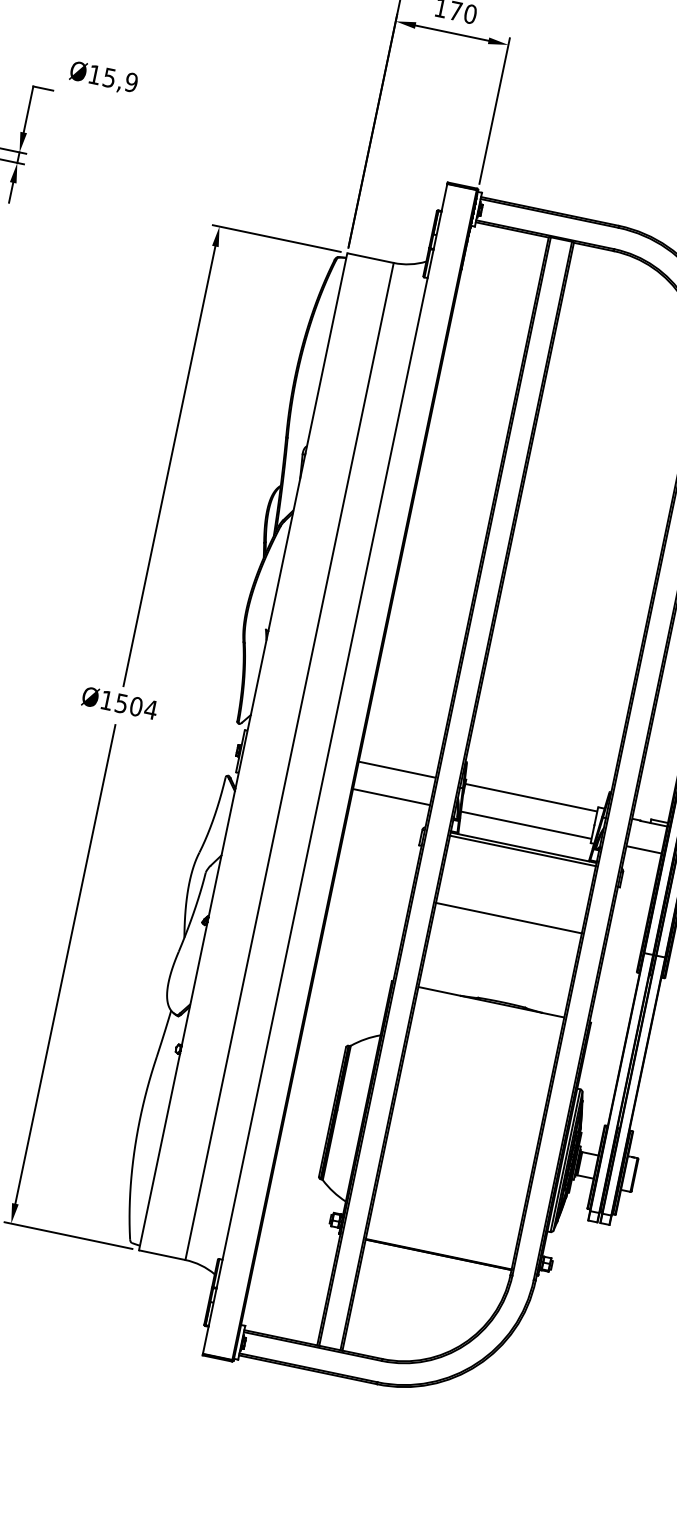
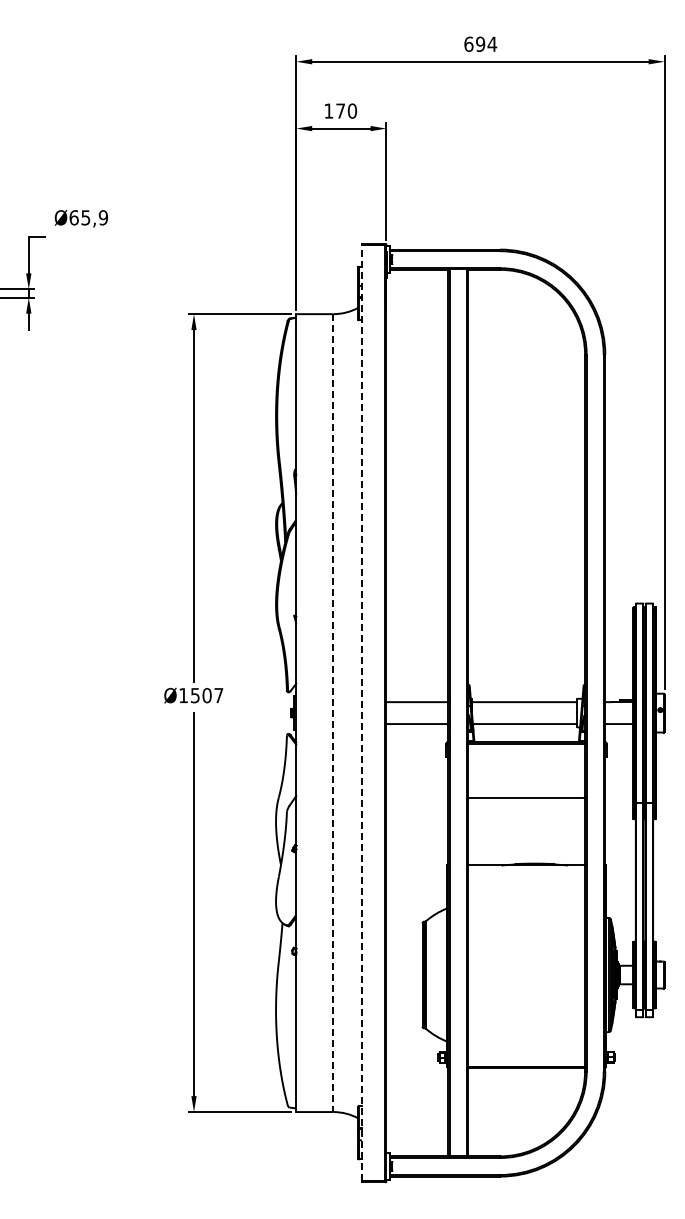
text: (94, 74) -> (73, 217), Ø15,9 -> Ø65,9
text: (150, 709) -> (218, 695), Ø1504 -> Ø1507
line: (289, 762) -> (333, 713), solid -> dashed
line: (324, 768) -> (361, 712), solid -> dashed

